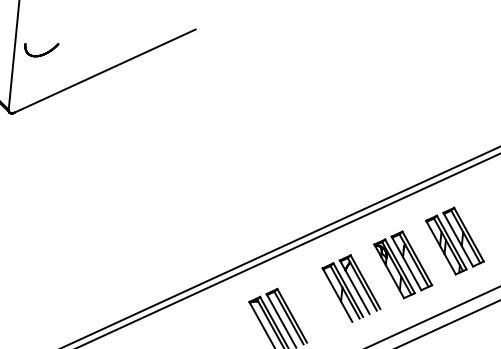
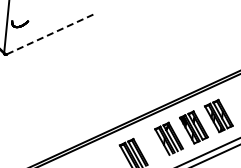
line: (104, 71) -> (50, 34), solid -> dashed

